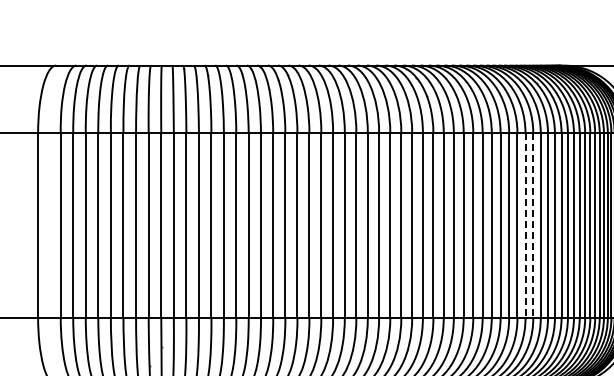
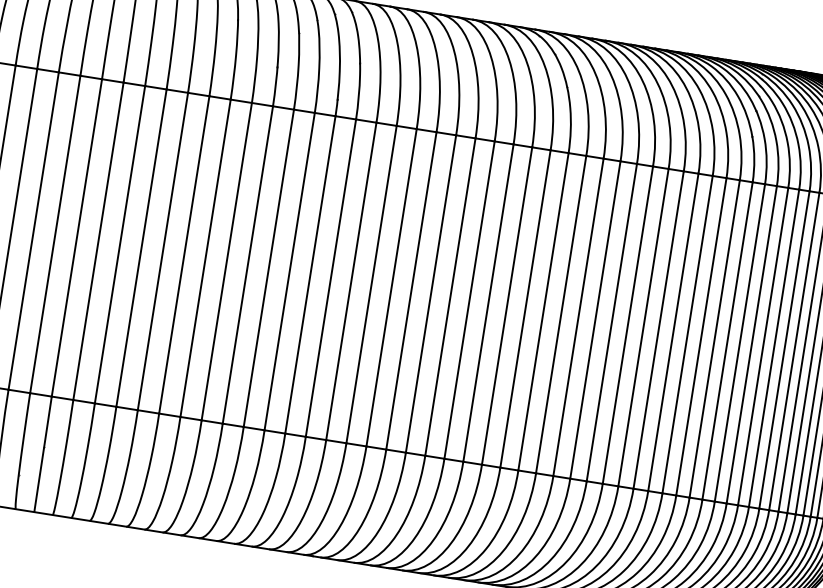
line: (525, 225) -> (701, 336), dashed -> solid
line: (533, 225) -> (715, 339), dashed -> solid

